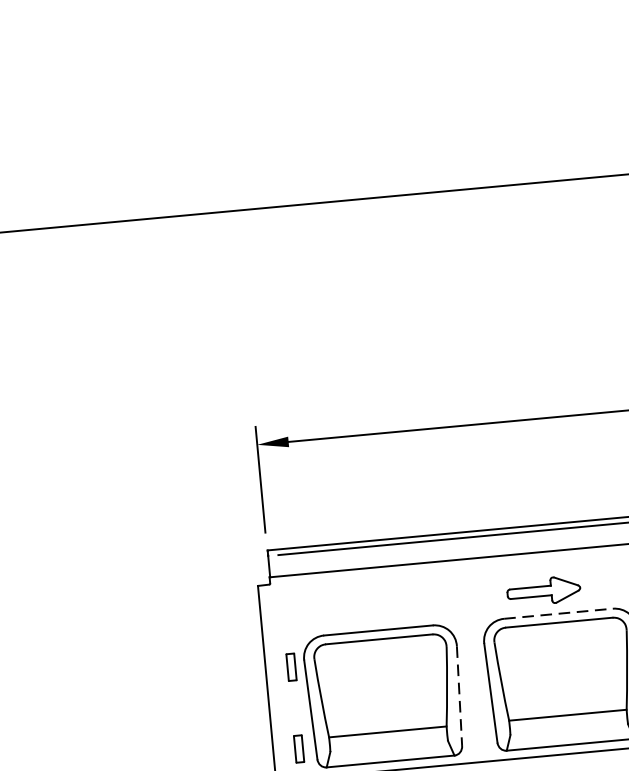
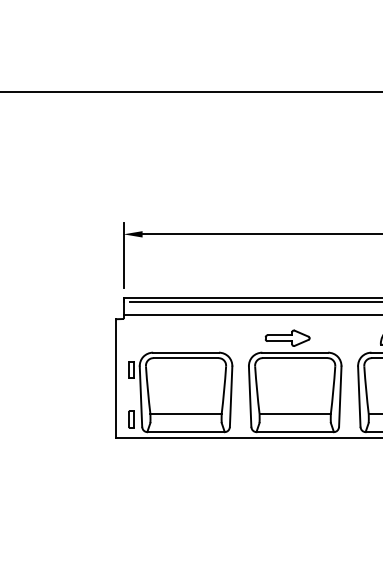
line: (558, 613) -> (295, 352), dashed -> solid
line: (460, 697) -> (231, 397), dashed -> solid

